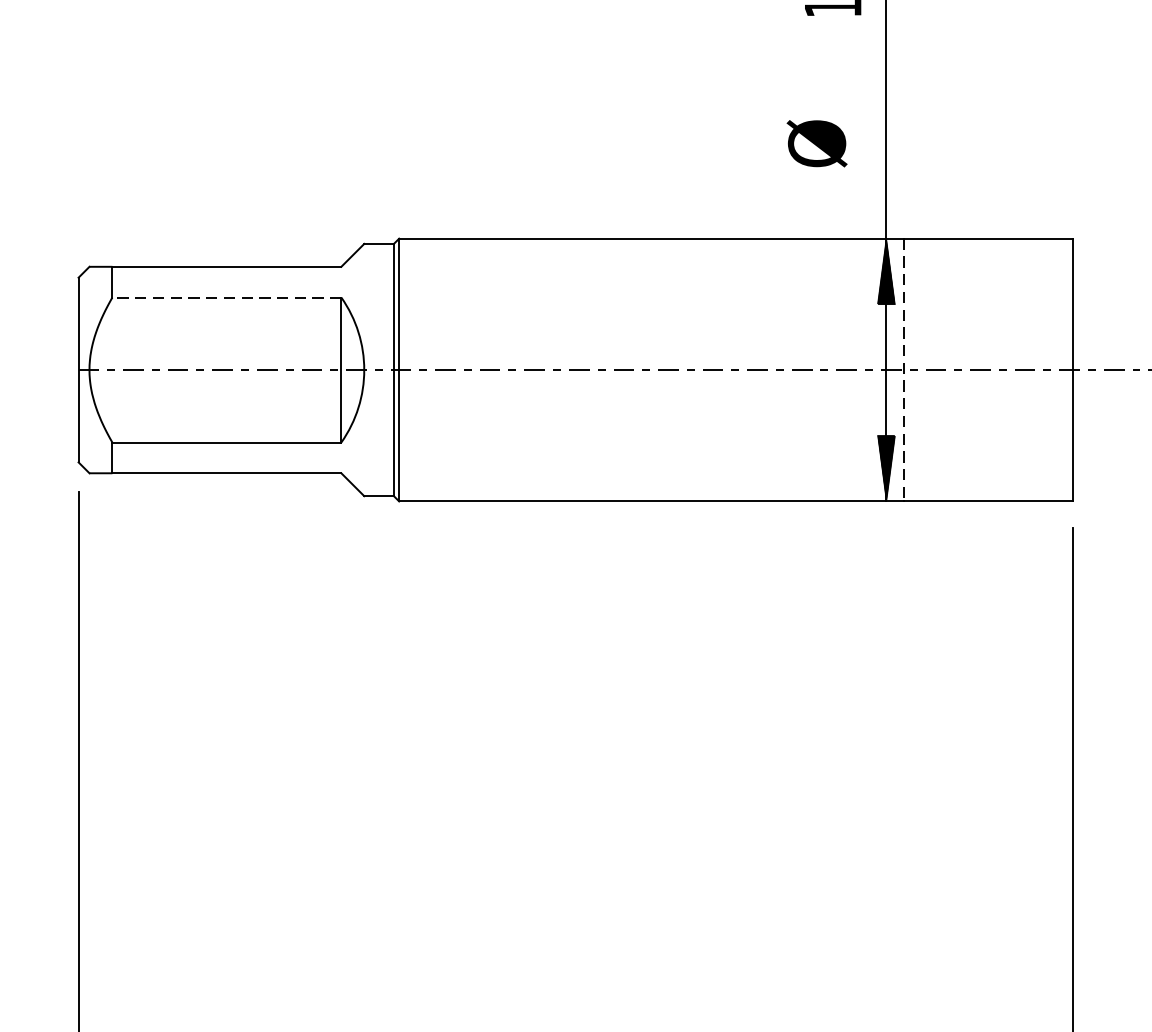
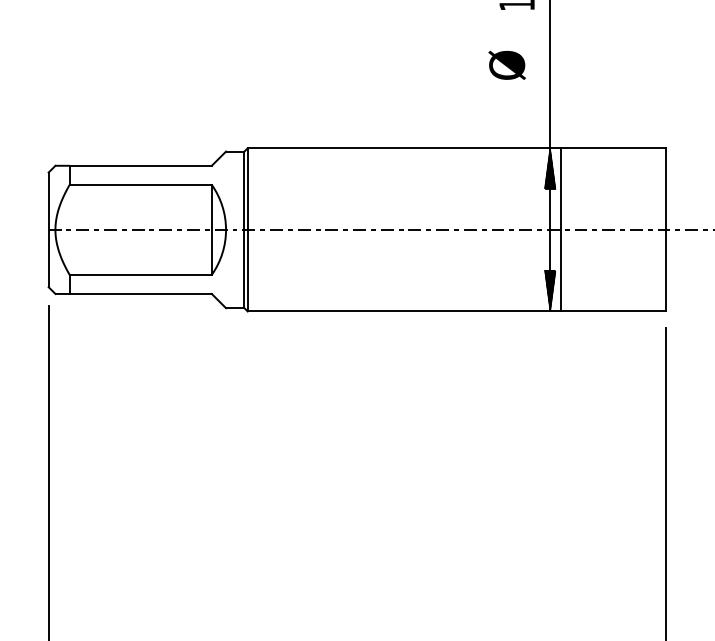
text: (815, 142) -> (506, 64), moved
line: (226, 296) -> (140, 184), dashed -> solid
line: (904, 369) -> (561, 229), dashed -> solid

